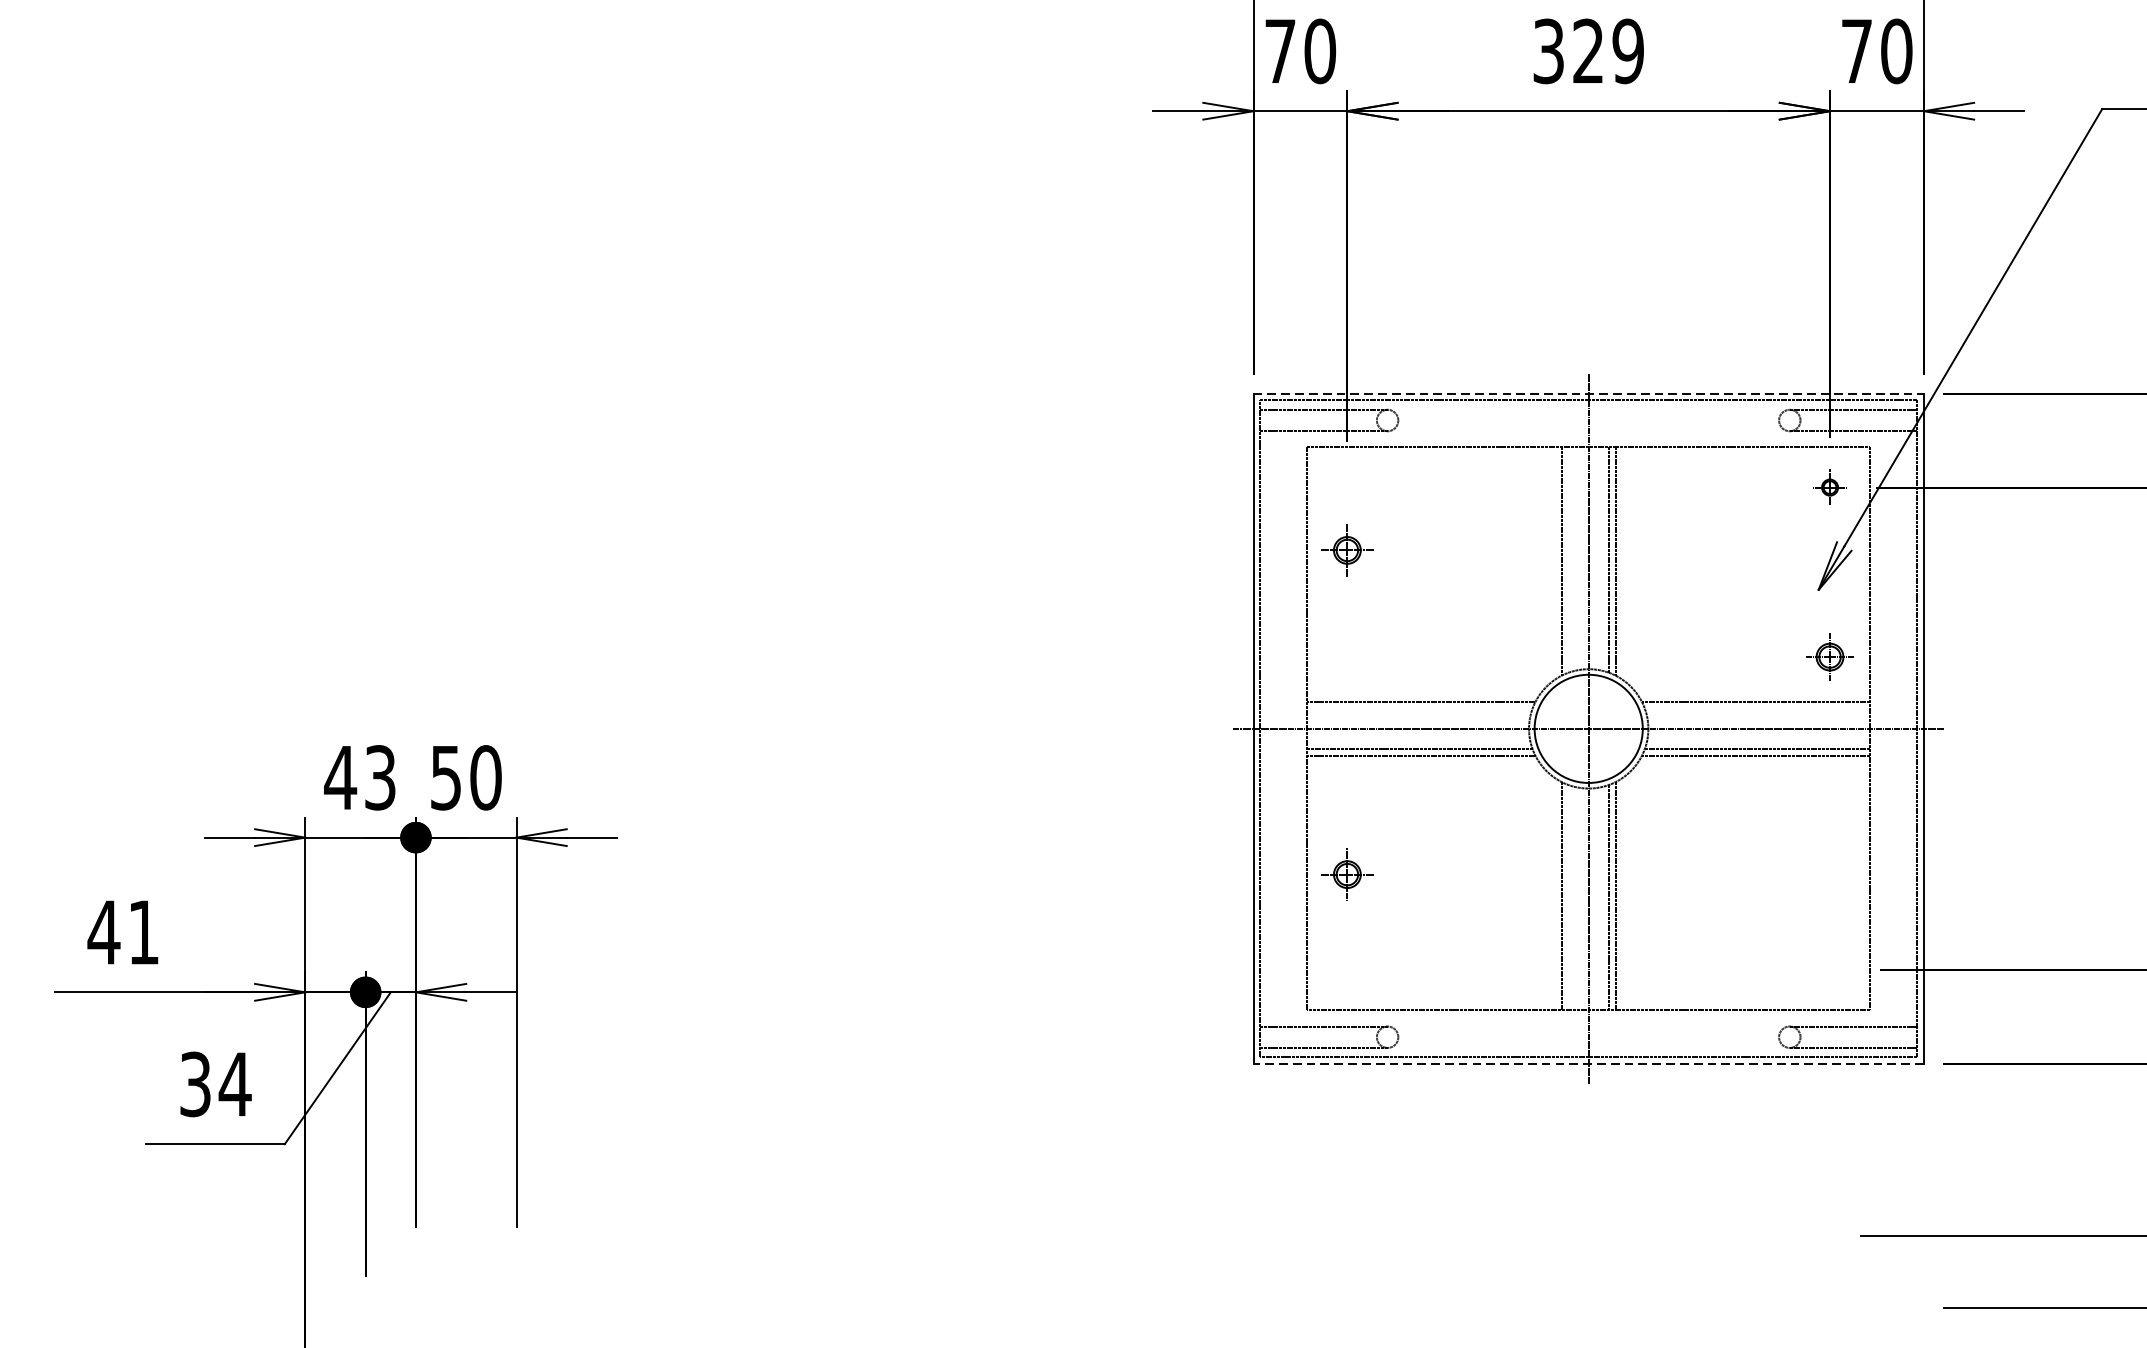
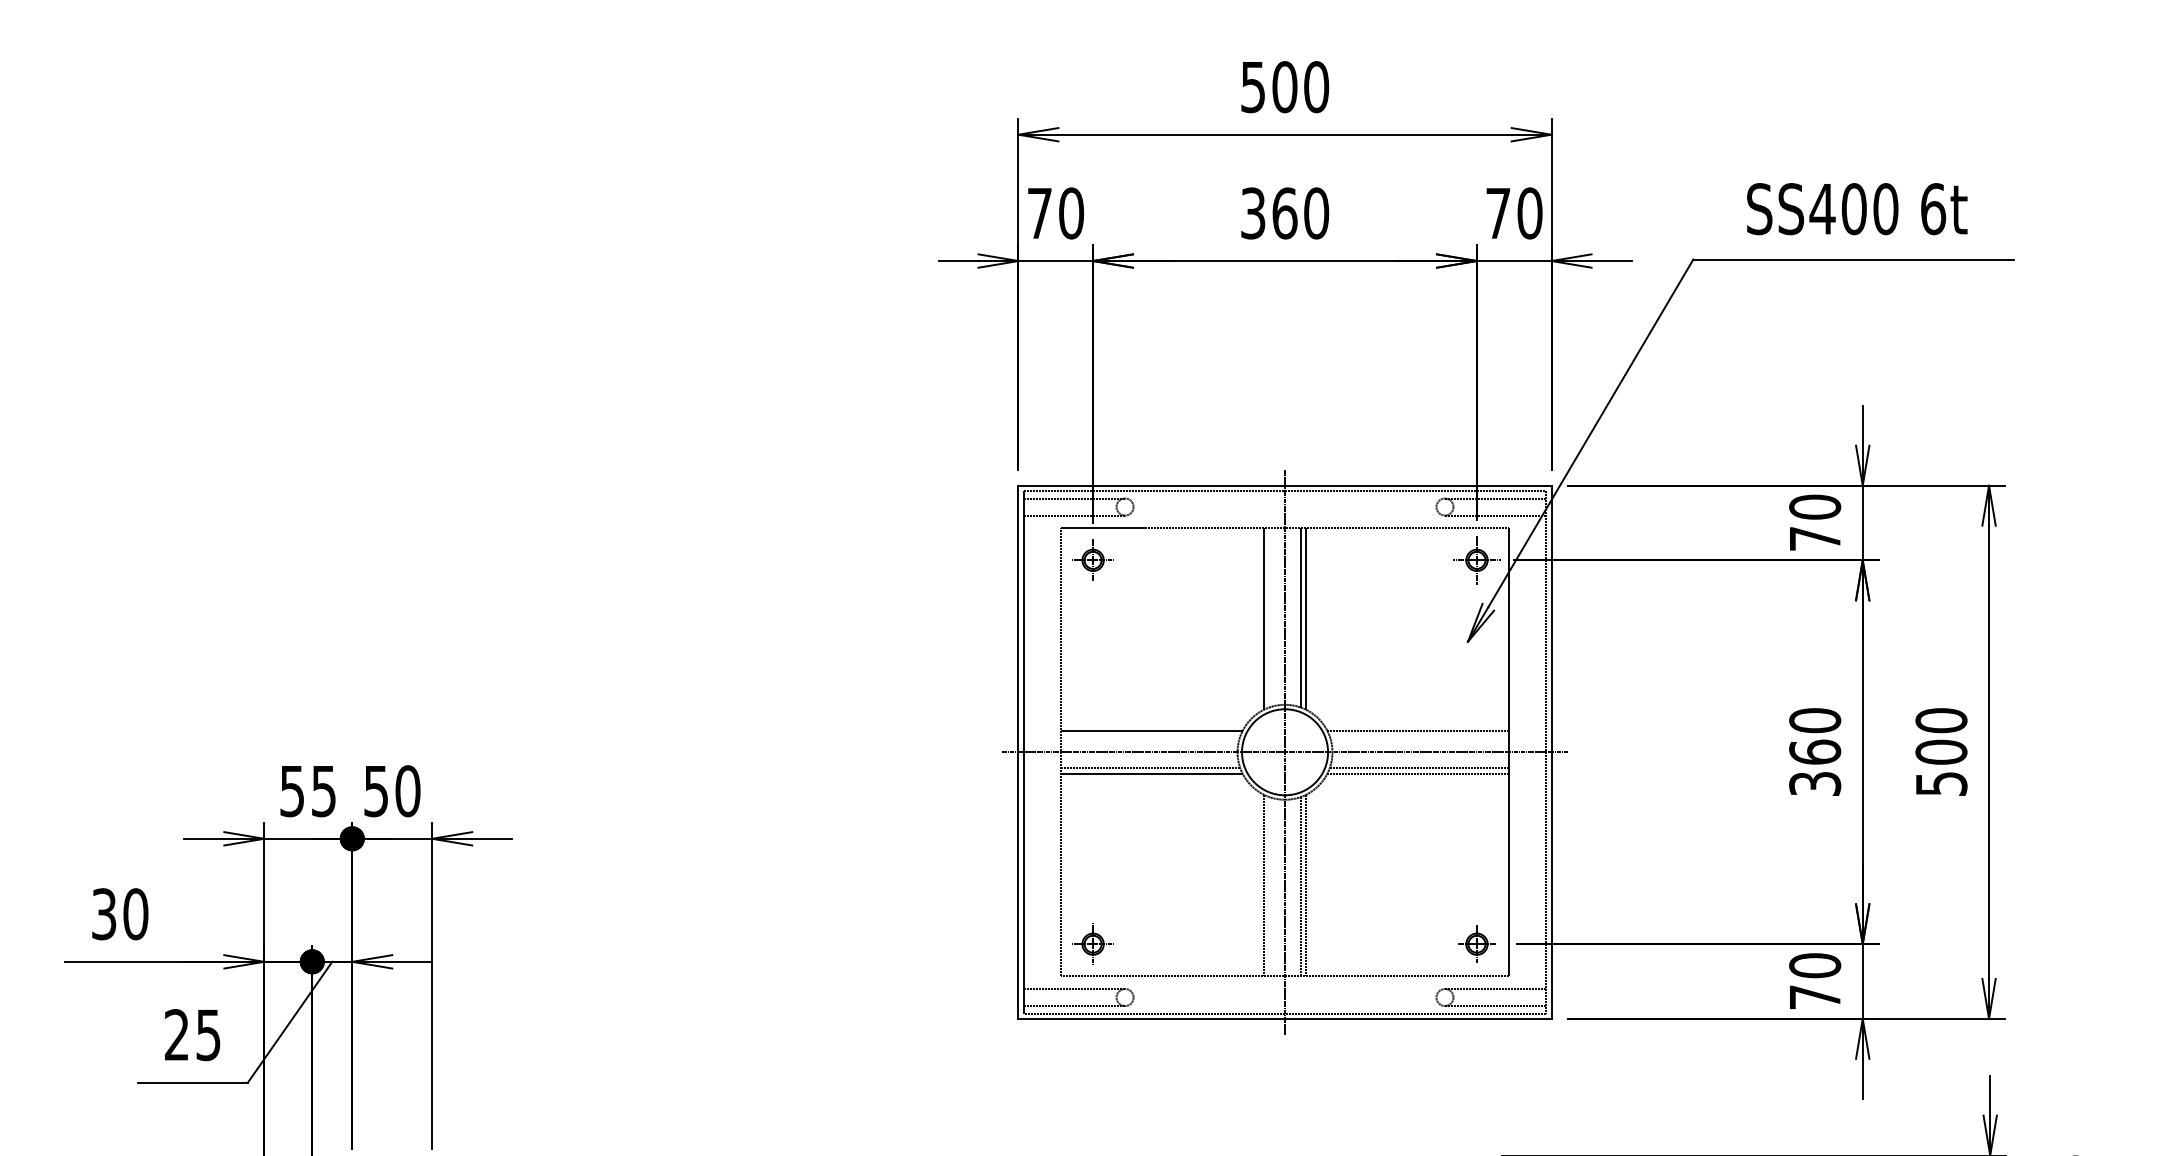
text: (1608, 51) -> (1300, 213), 329 -> 360
line: (1589, 393) -> (1285, 485), dashed -> solid
part: (1829, 487) -> (1476, 560), size x1.67
part: (1346, 549) -> (1092, 559), moved
part: (1829, 656) -> (1476, 943), moved
text: (359, 778) -> (307, 791), 43 -> 55
part: (1346, 873) -> (1092, 943), moved
text: (123, 932) -> (119, 914), 41 -> 30
line: (1589, 1063) -> (1285, 1018), dashed -> solid
text: (215, 1084) -> (192, 1035), 34 -> 25

